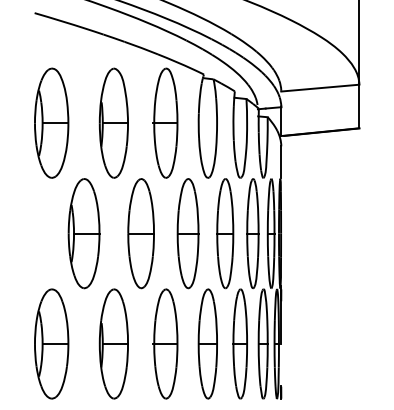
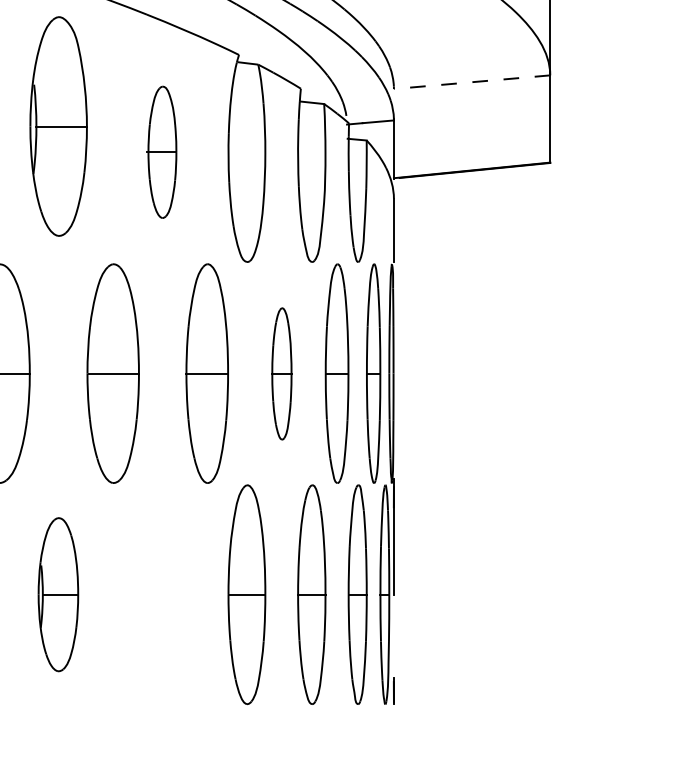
line: (319, 88) -> (470, 82), solid -> dashed
part: (113, 122) -> (57, 125), moved
part: (165, 122) -> (162, 151), size x0.6
part: (225, 233) -> (282, 373), size x0.6
part: (113, 343) -> (57, 593), size x0.7
part: (165, 343) -> (162, 593), removed

